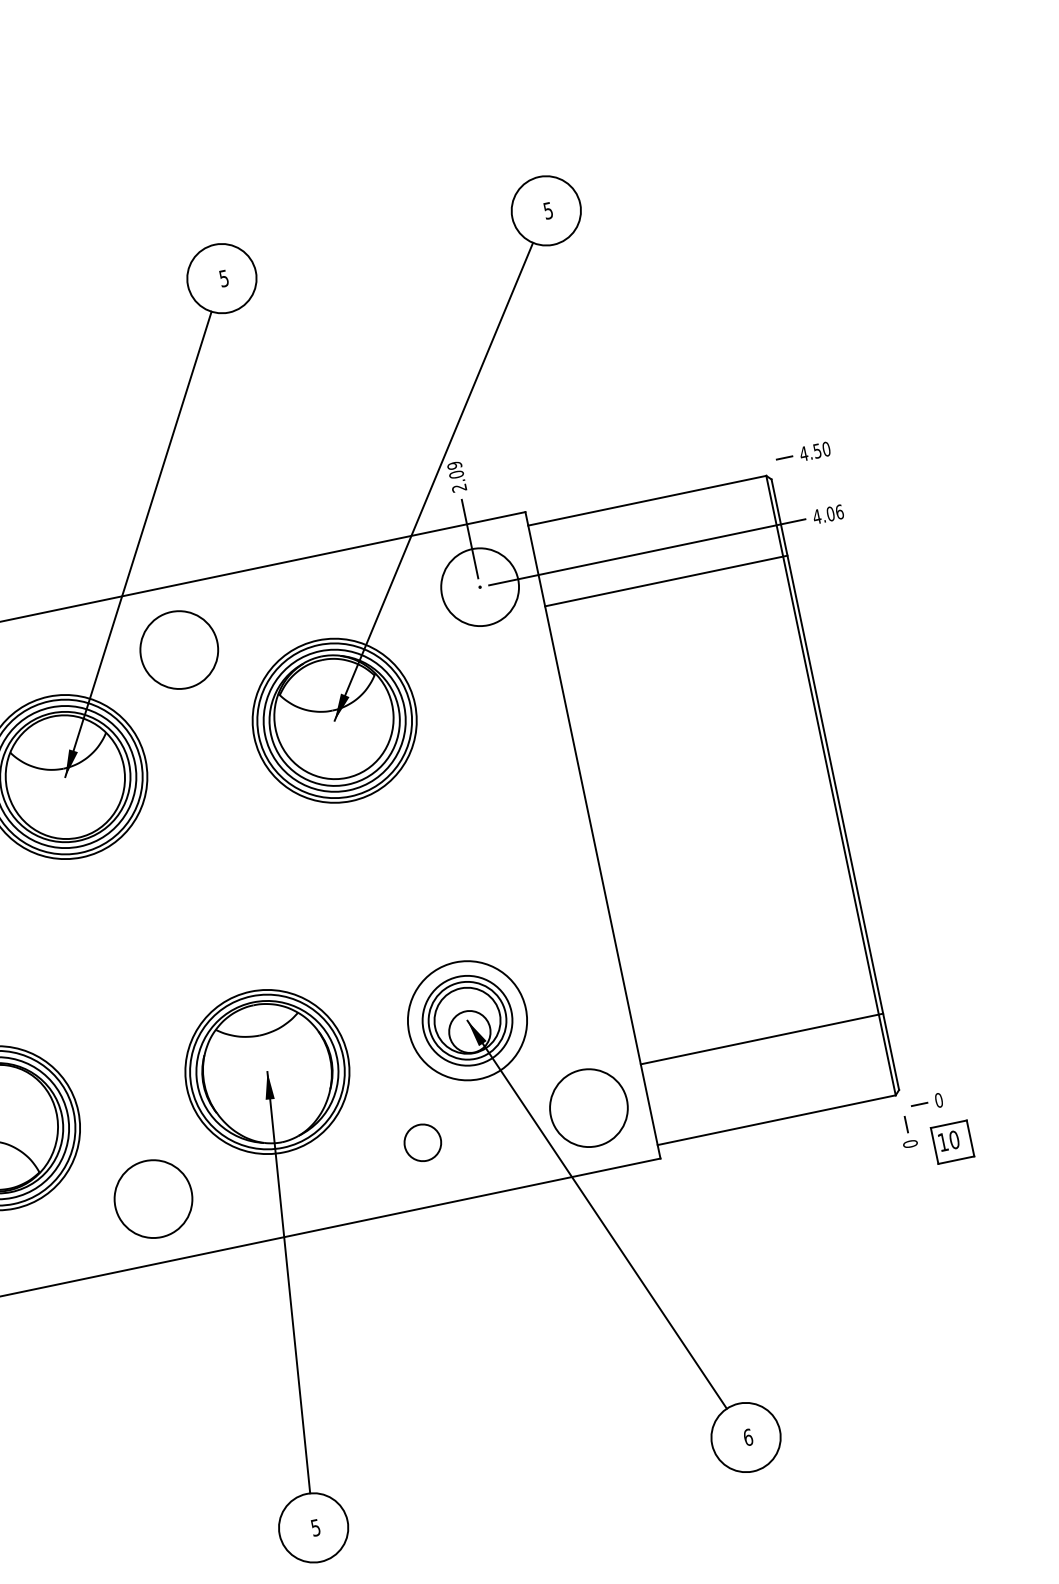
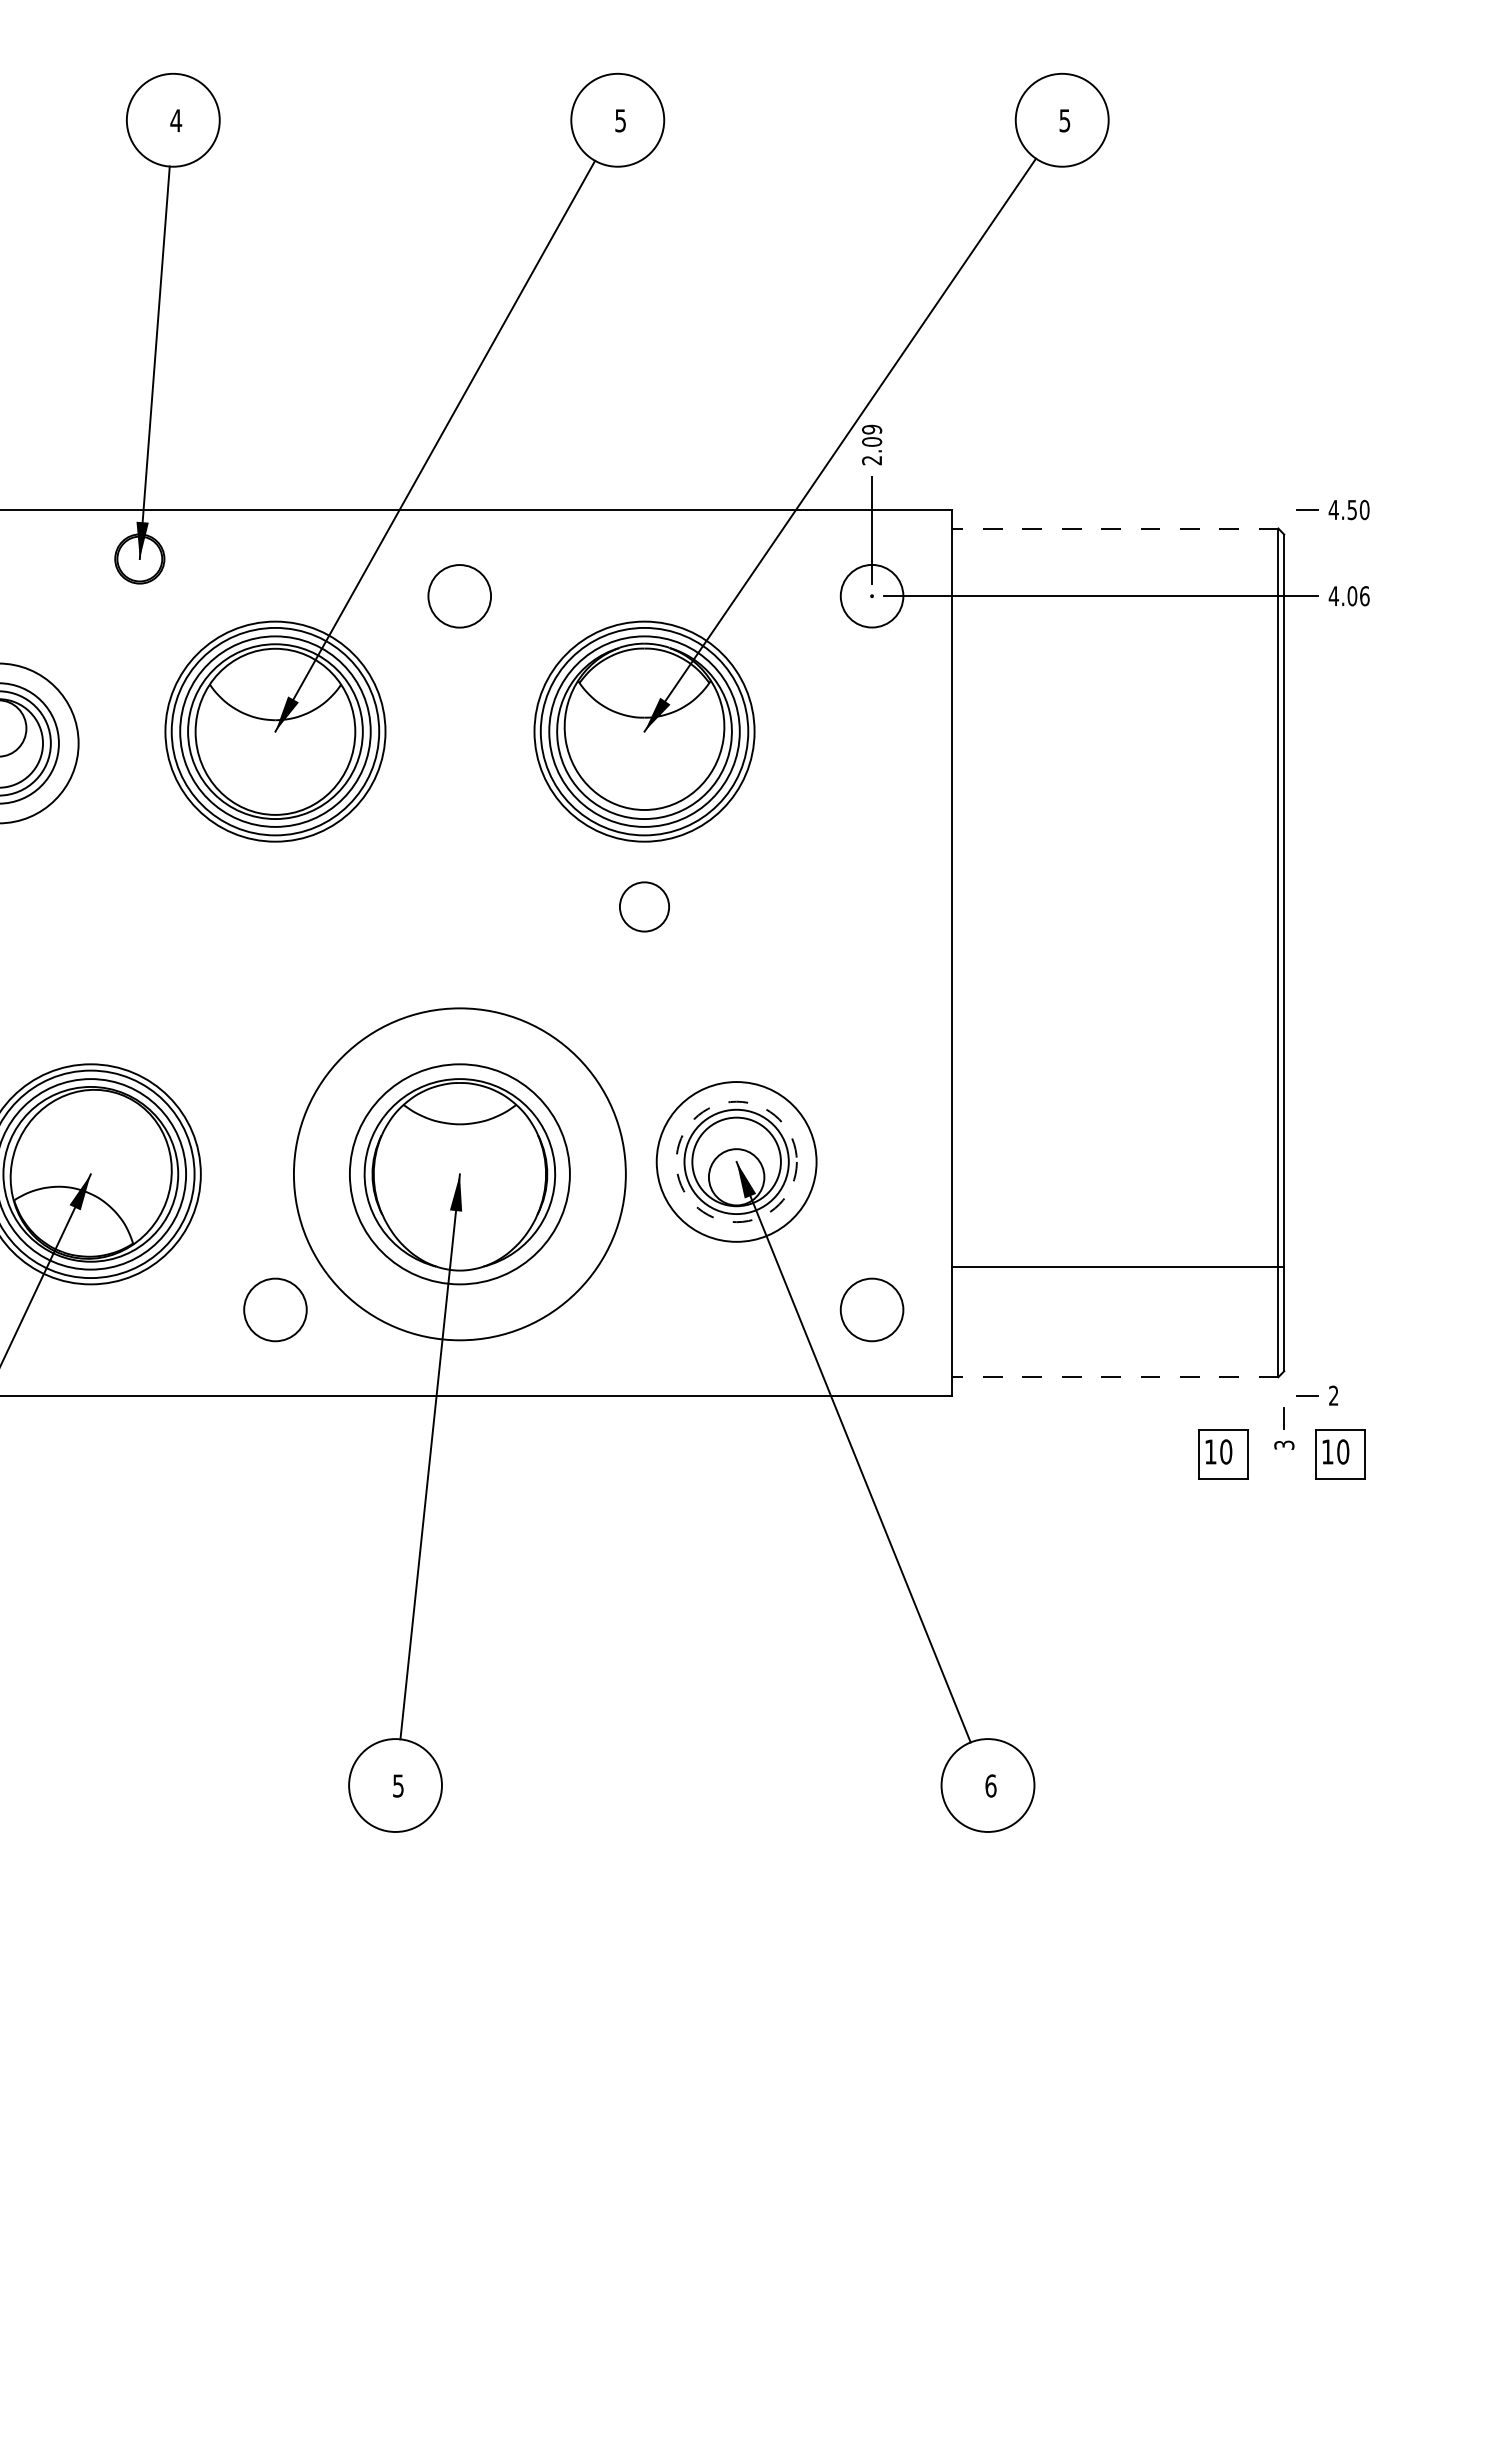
line: (646, 500) -> (1114, 528), solid -> dashed
line: (666, 581) -> (1118, 639), removed
circle: (479, 587) -> (871, 596), size x0.6
circle: (179, 650) -> (459, 596), size x0.6
circle: (467, 1020) -> (736, 1161), solid -> dashed
circle: (267, 1072) -> (459, 1174), size x1.6
text: (938, 1100) -> (1333, 1395), 0 -> 2
circle: (588, 1107) -> (871, 1309), size x0.6
line: (776, 1120) -> (1114, 1377), solid -> dashed
circle: (422, 1142) -> (644, 906), moved
text: (910, 1144) -> (1284, 1445), 0 -> 3
part: (867, 1160) -> (1223, 1454), added
circle: (153, 1198) -> (275, 1309), size x0.6

